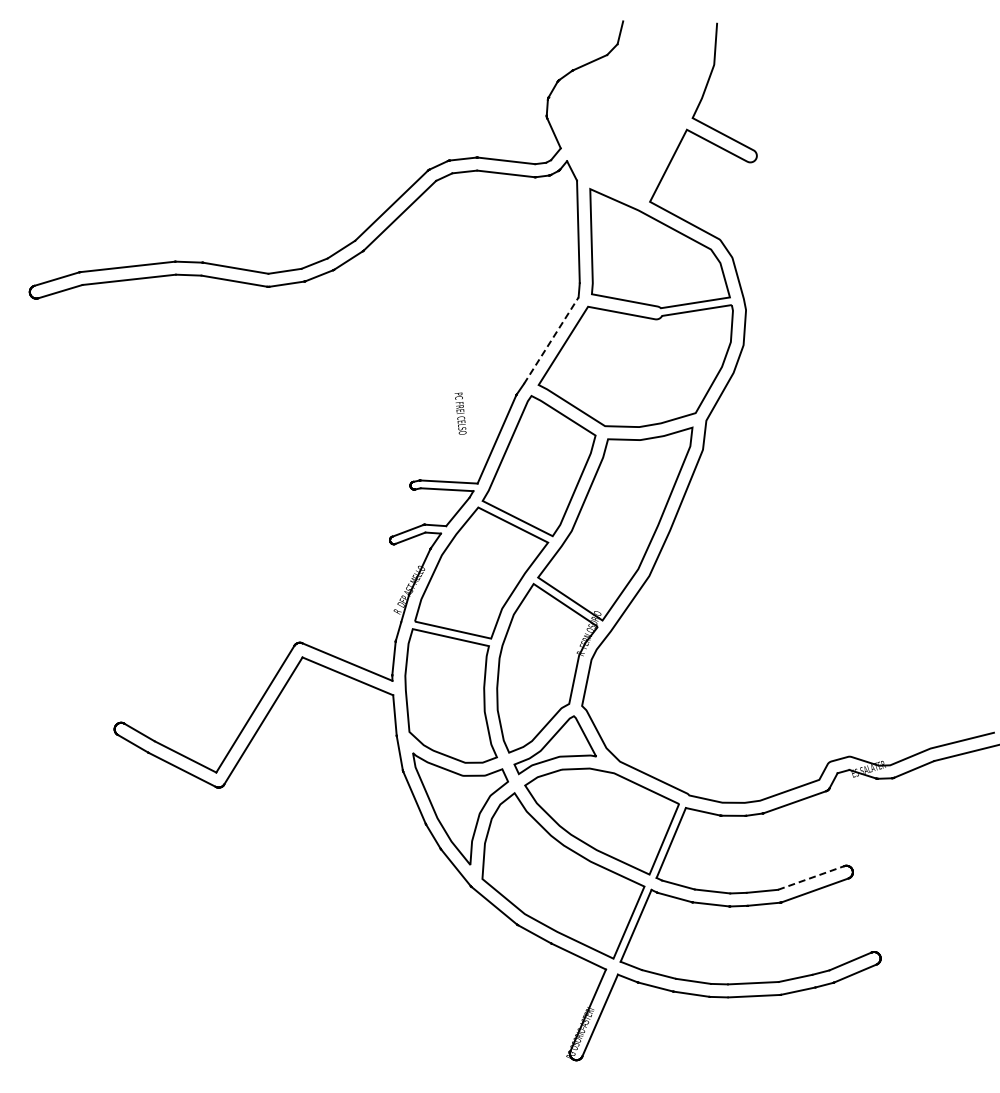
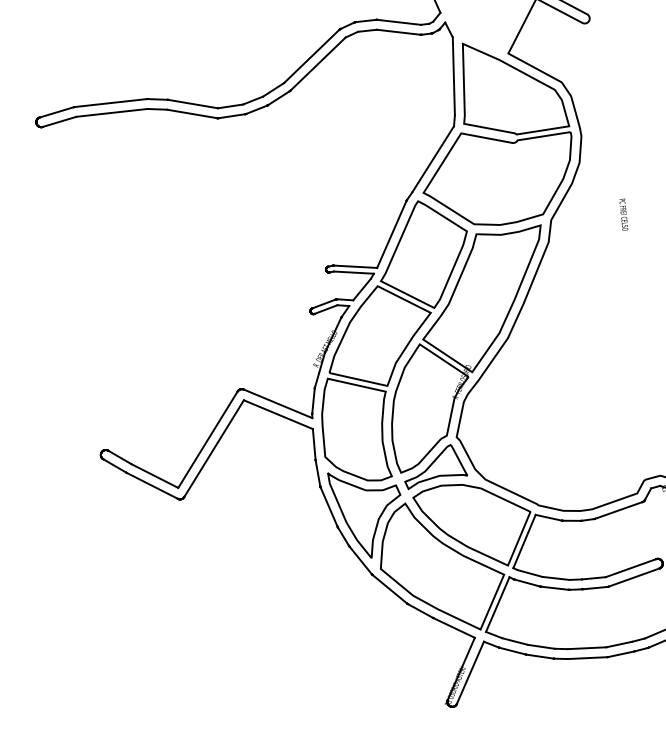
line: (551, 340) -> (433, 159), dashed -> solid
text: (460, 413) -> (623, 214), moved
line: (811, 877) -> (631, 567), dashed -> solid

